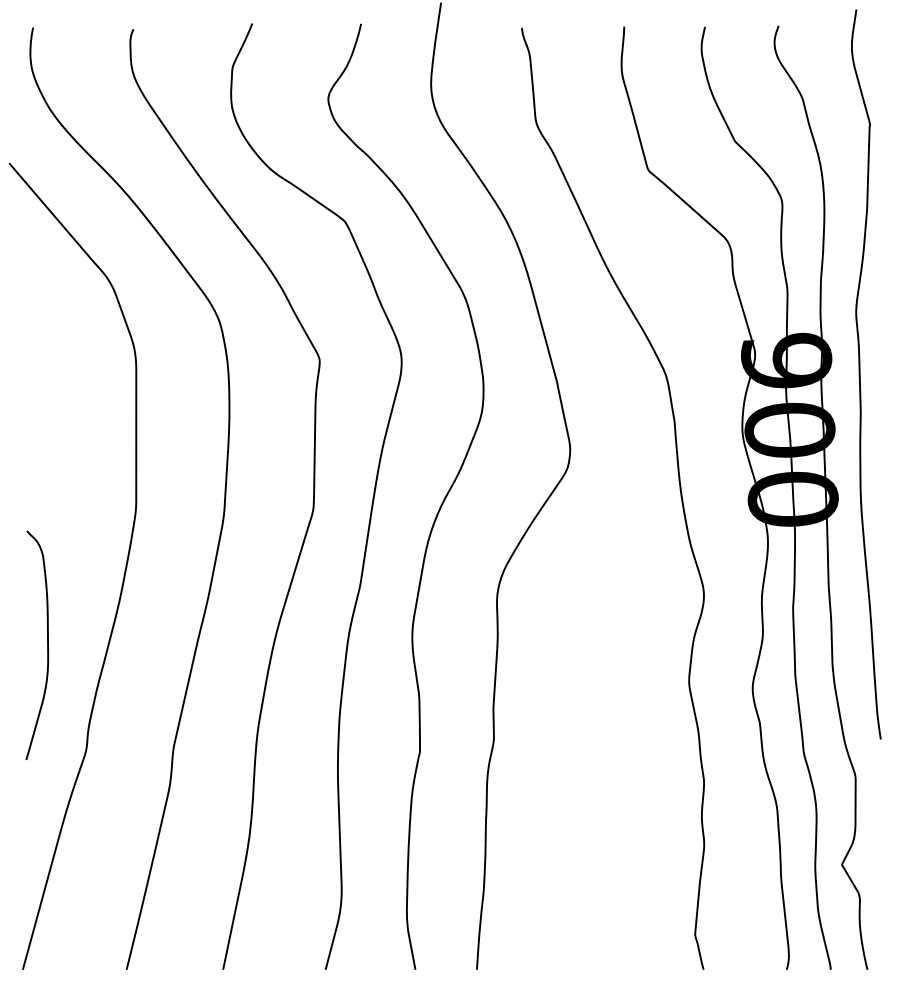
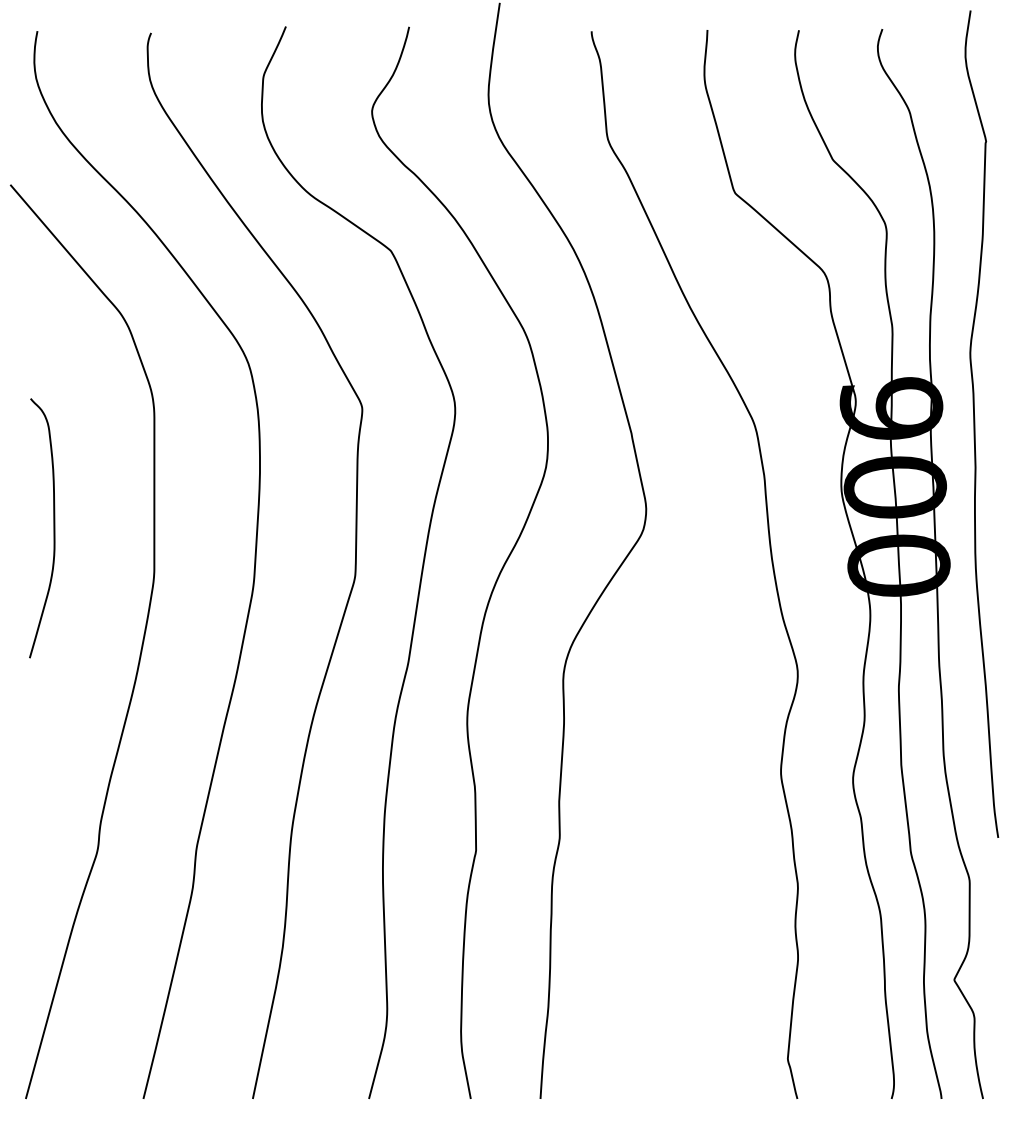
curve: (47, 645) -> (53, 528), moved

